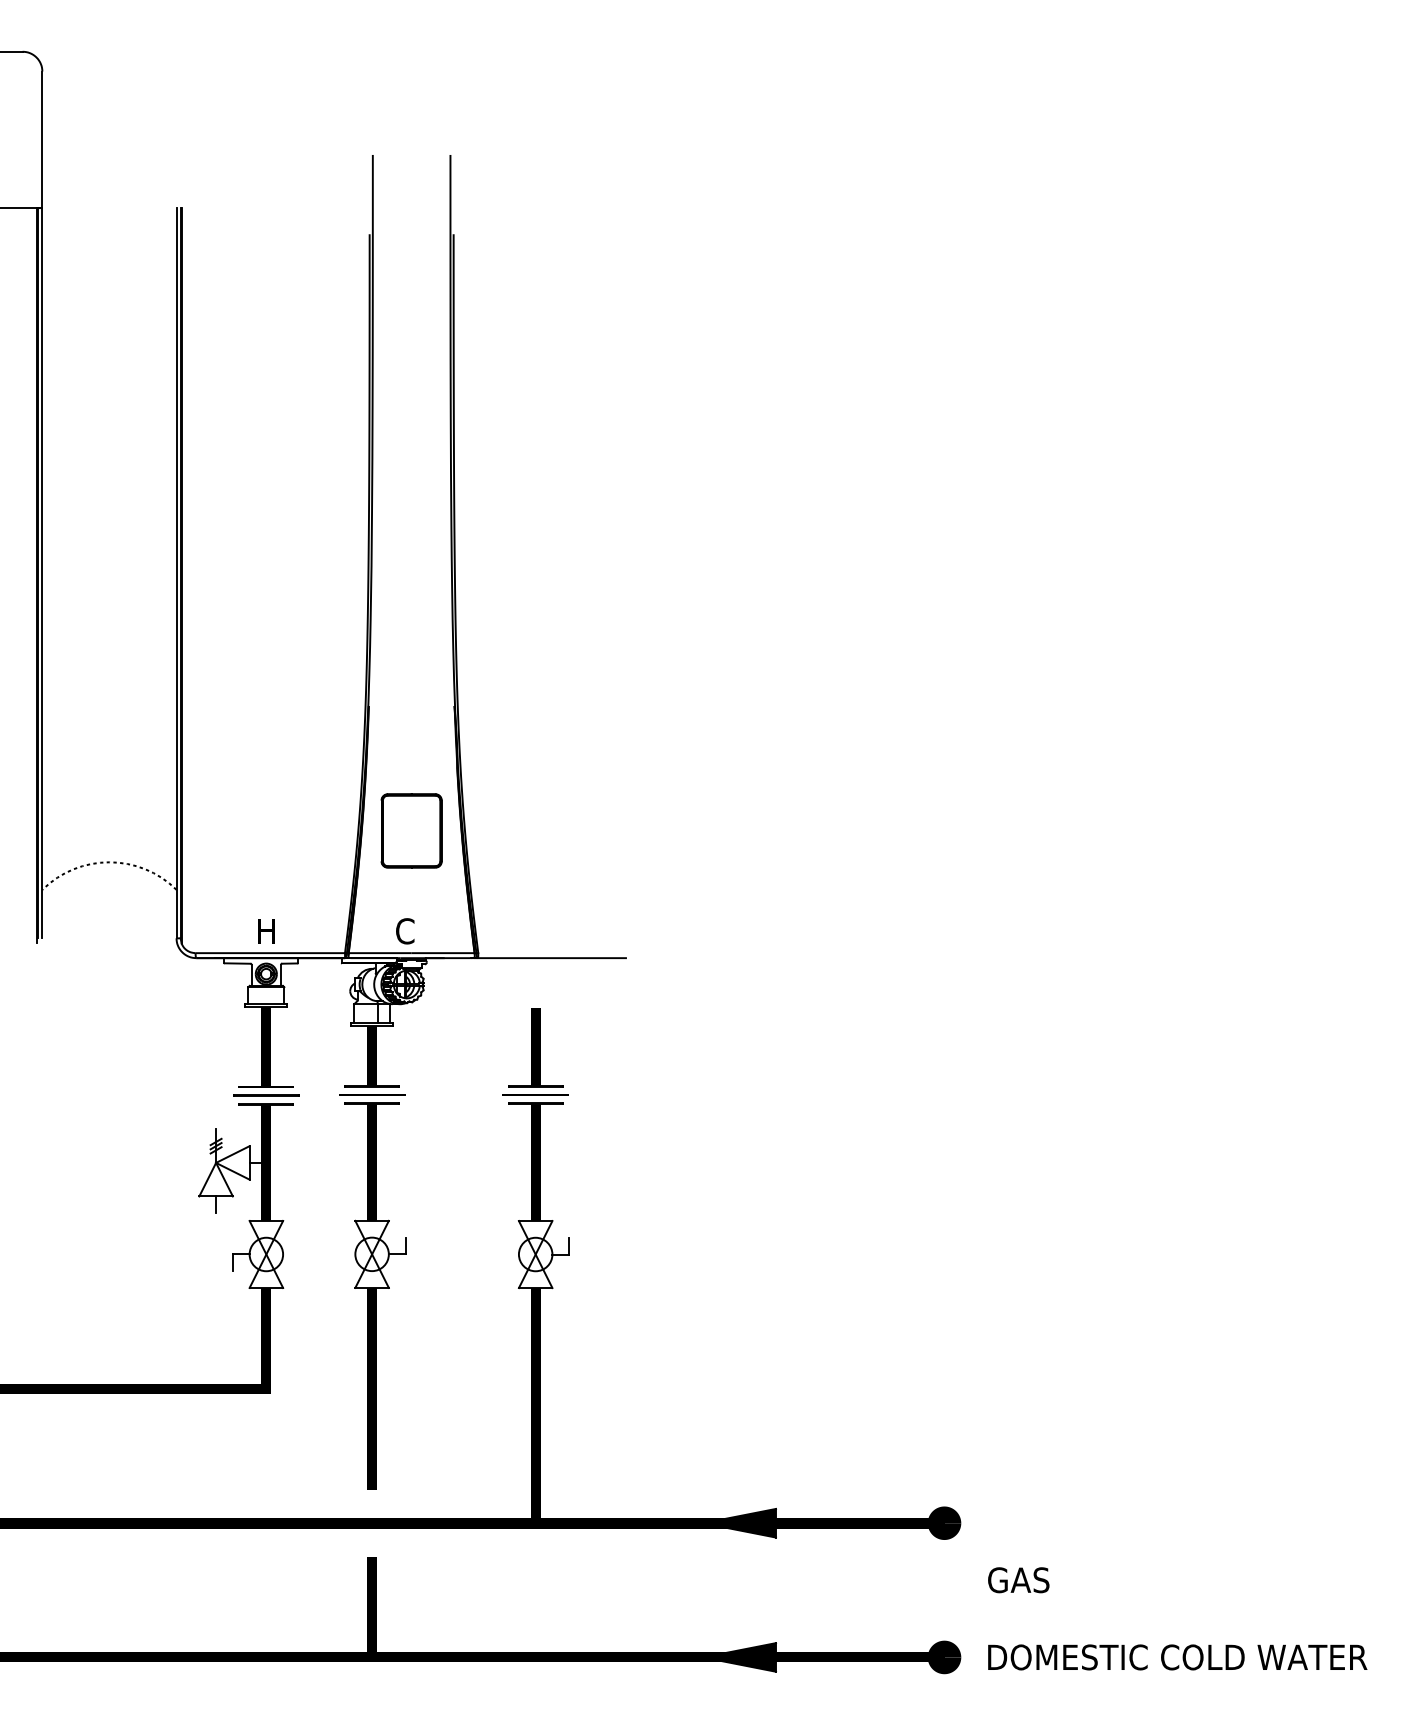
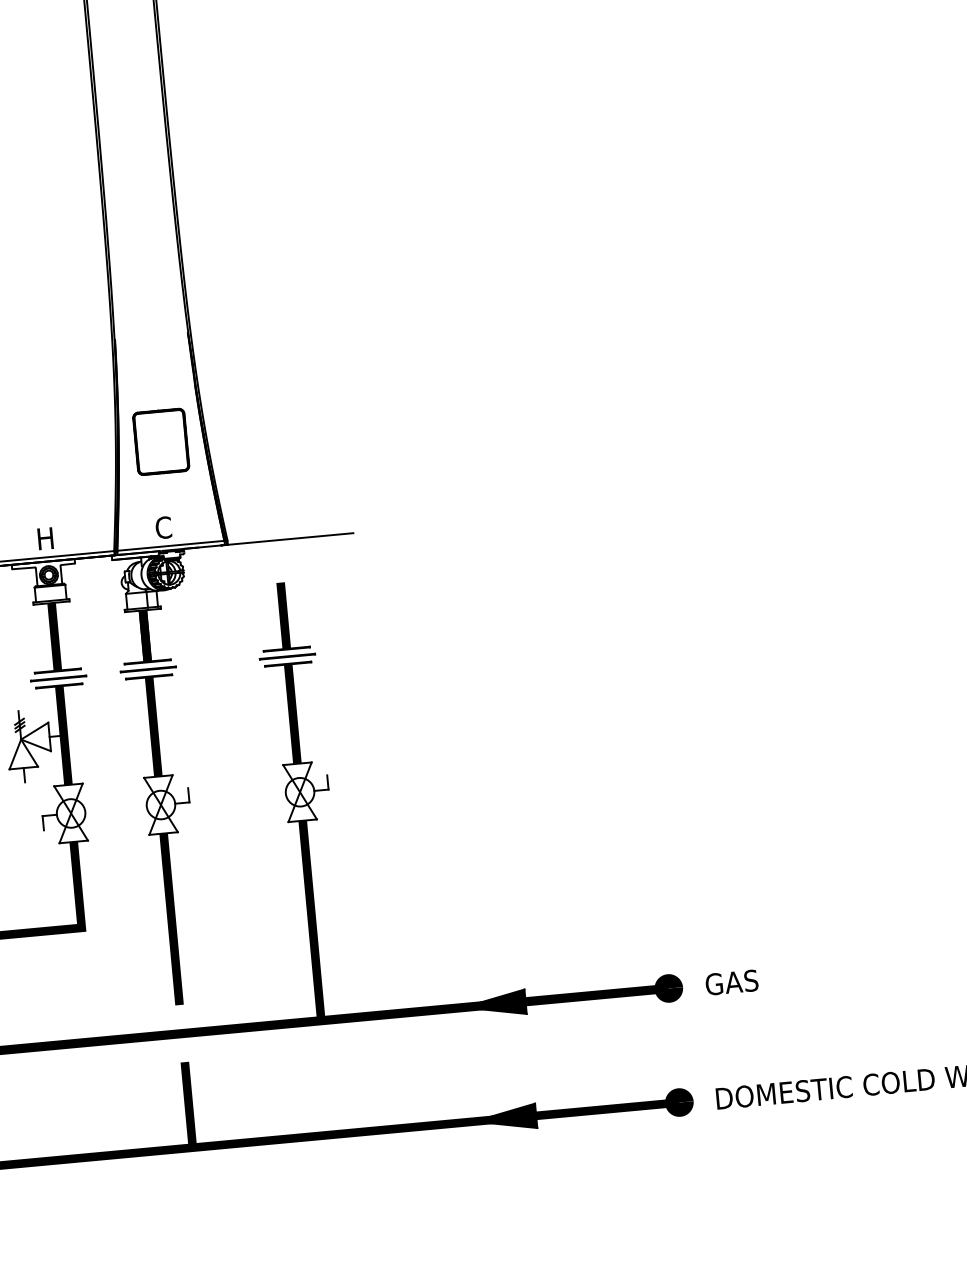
text: (1018, 1580) -> (731, 982), moved

